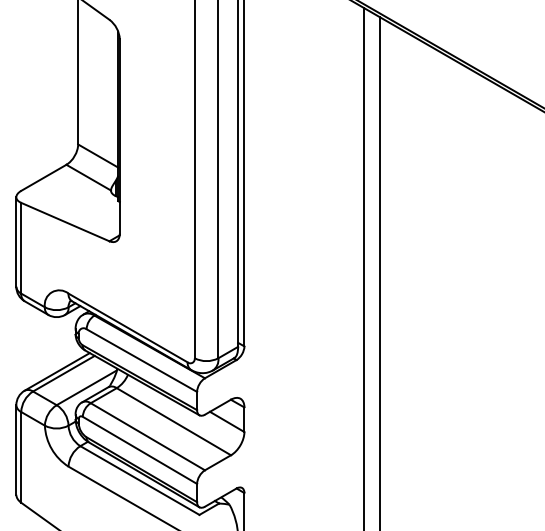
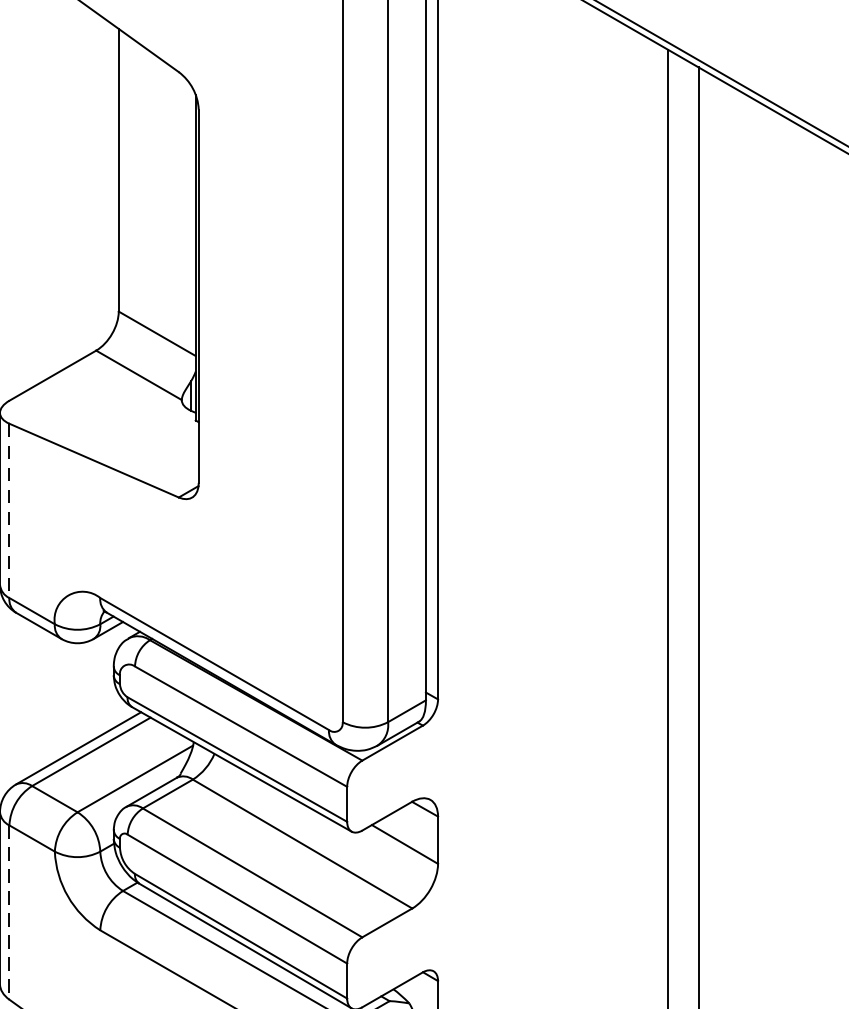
line: (21, 248) -> (9, 511), solid -> dashed
line: (21, 457) -> (9, 912), solid -> dashed

